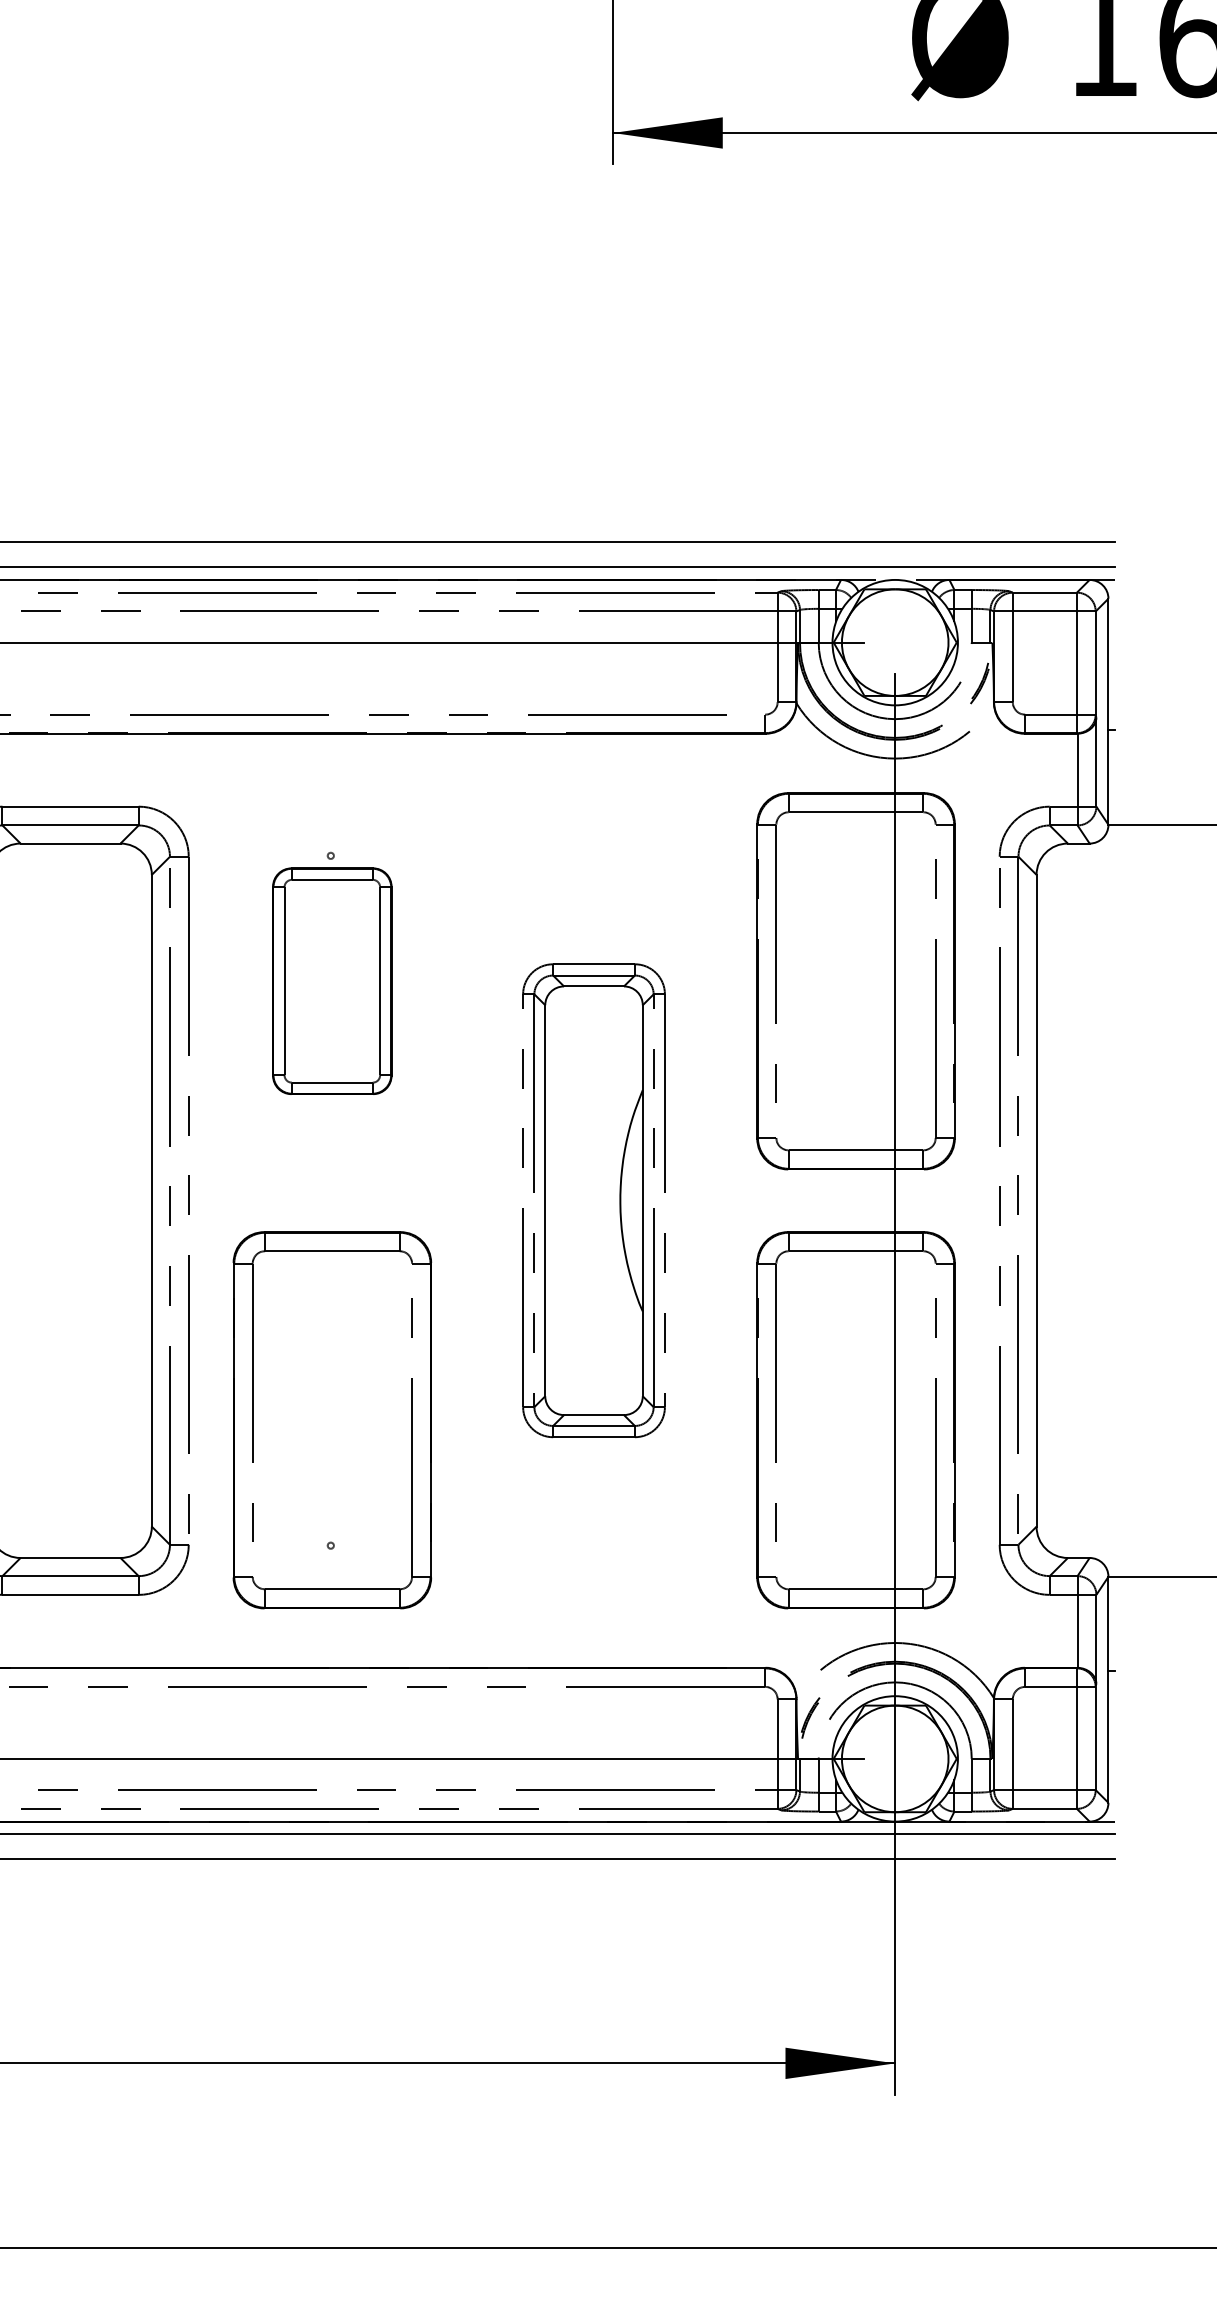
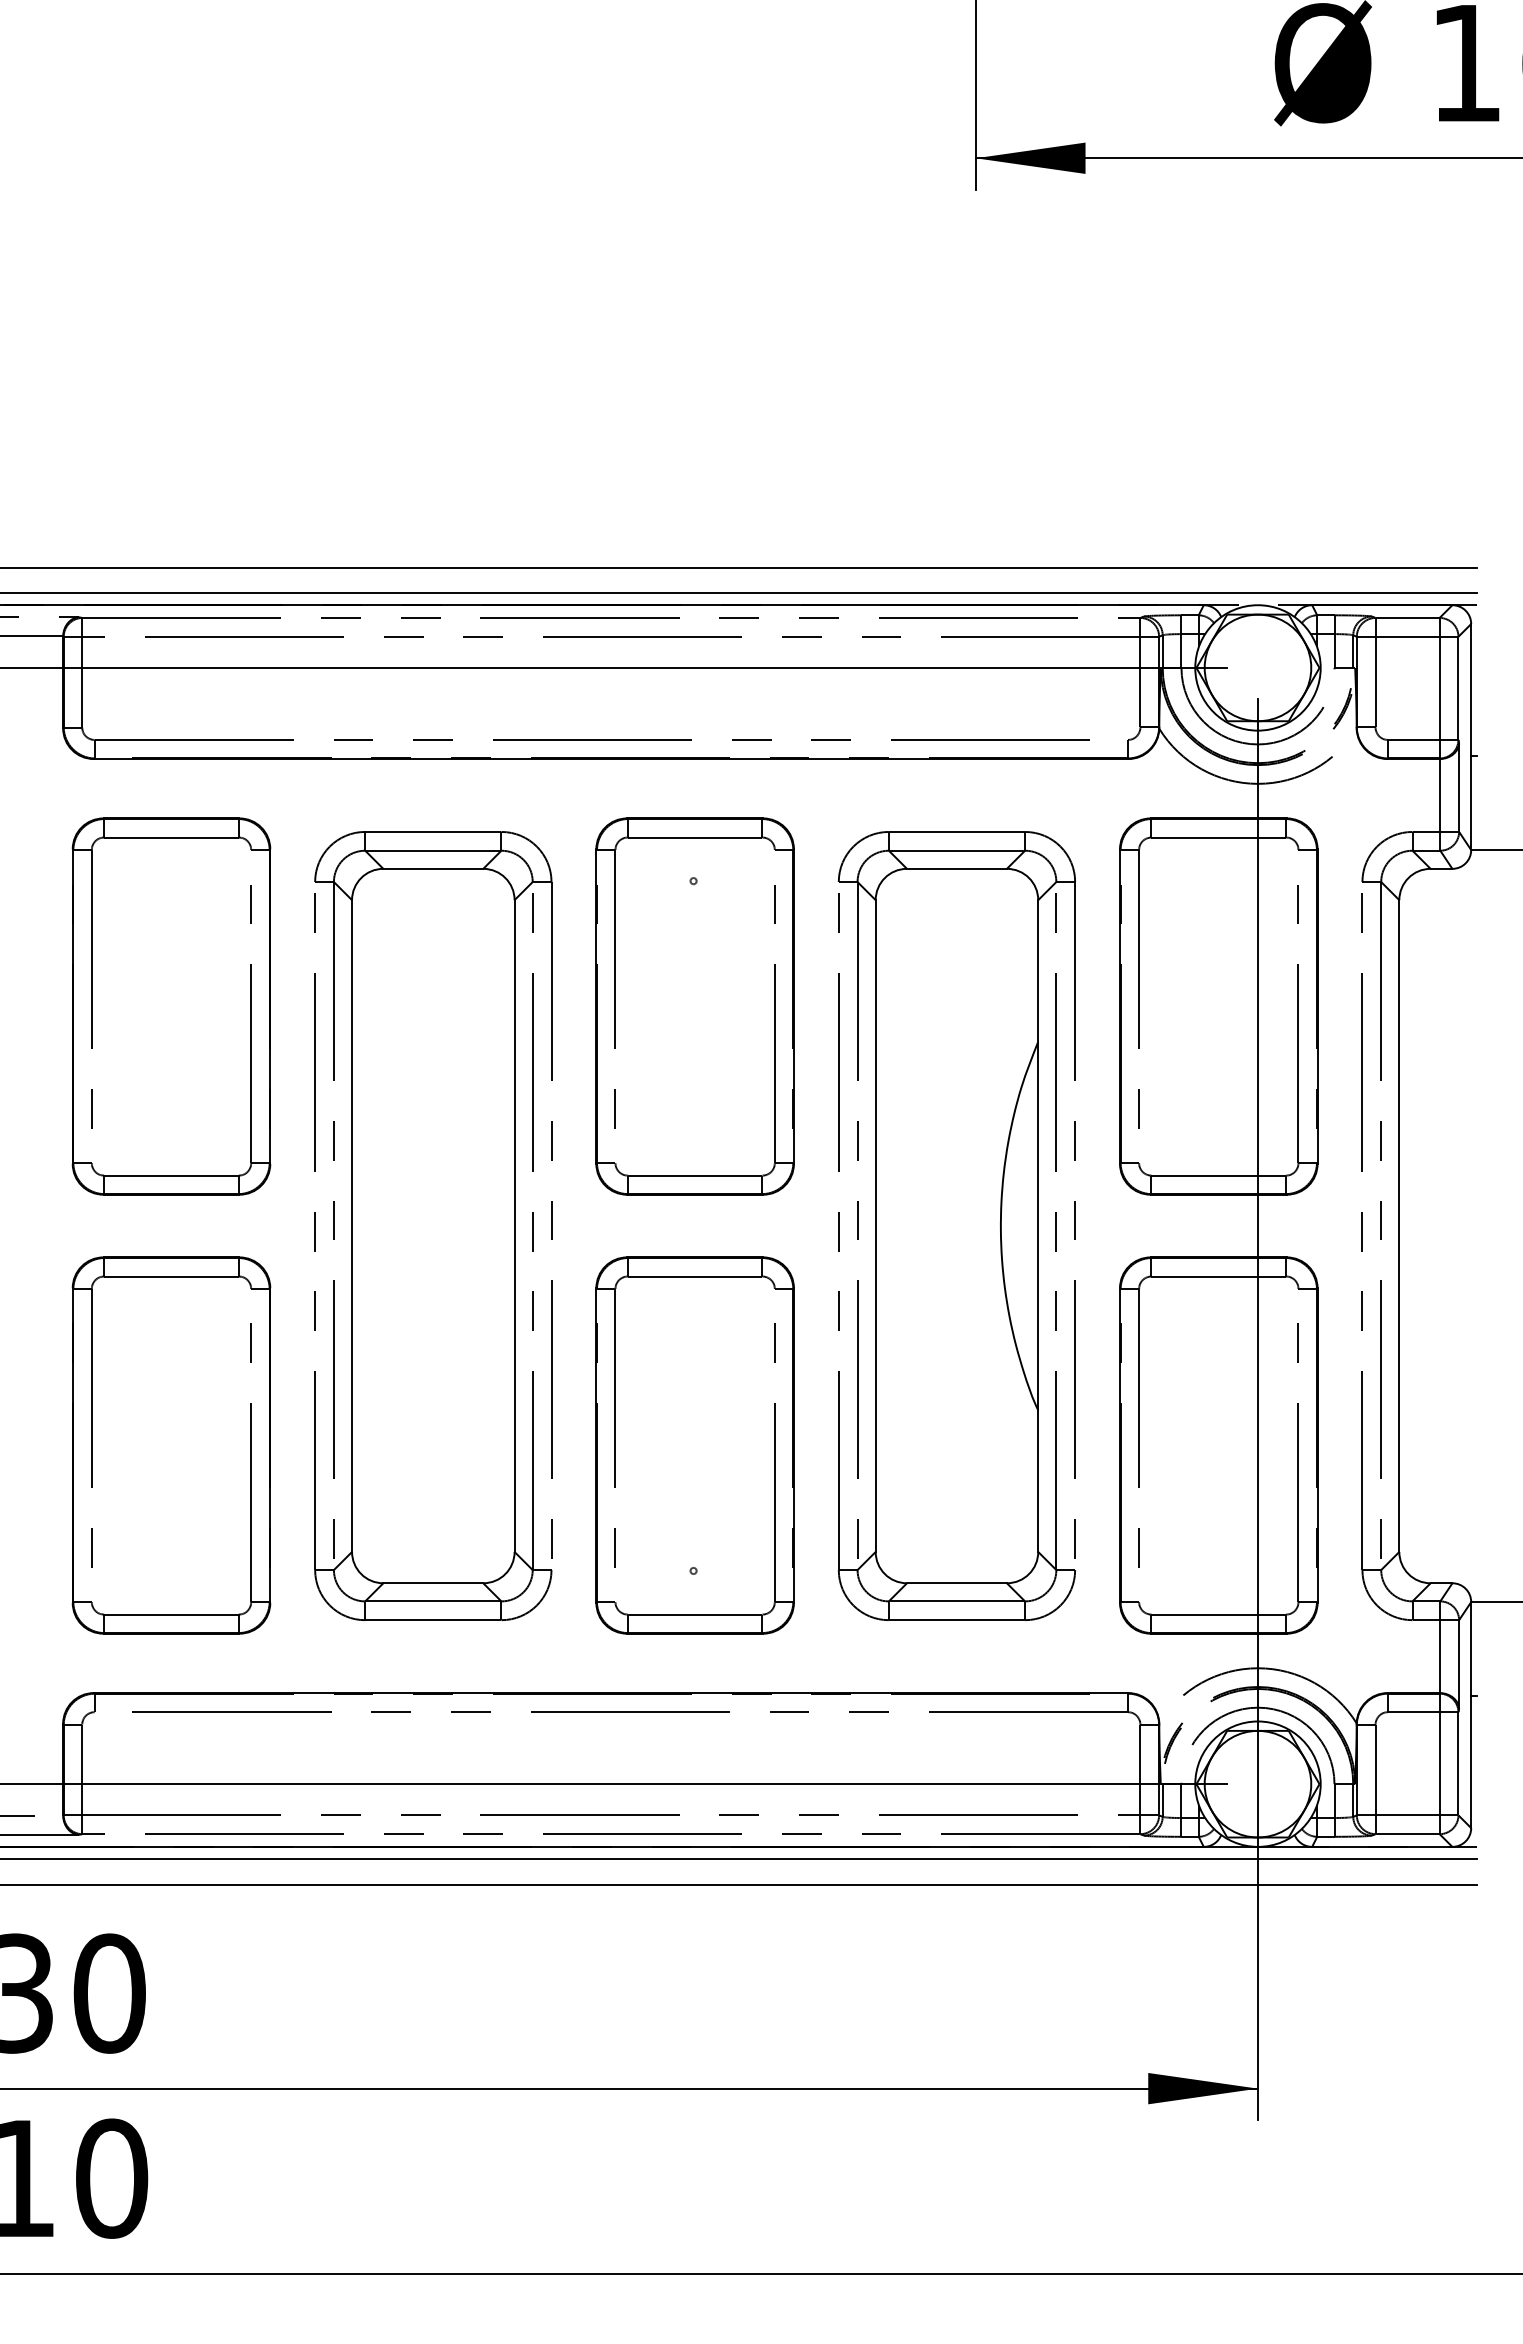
part: (331, 981) -> (694, 1006), size x1.67
part: (593, 1200) -> (956, 1225), size x1.67

